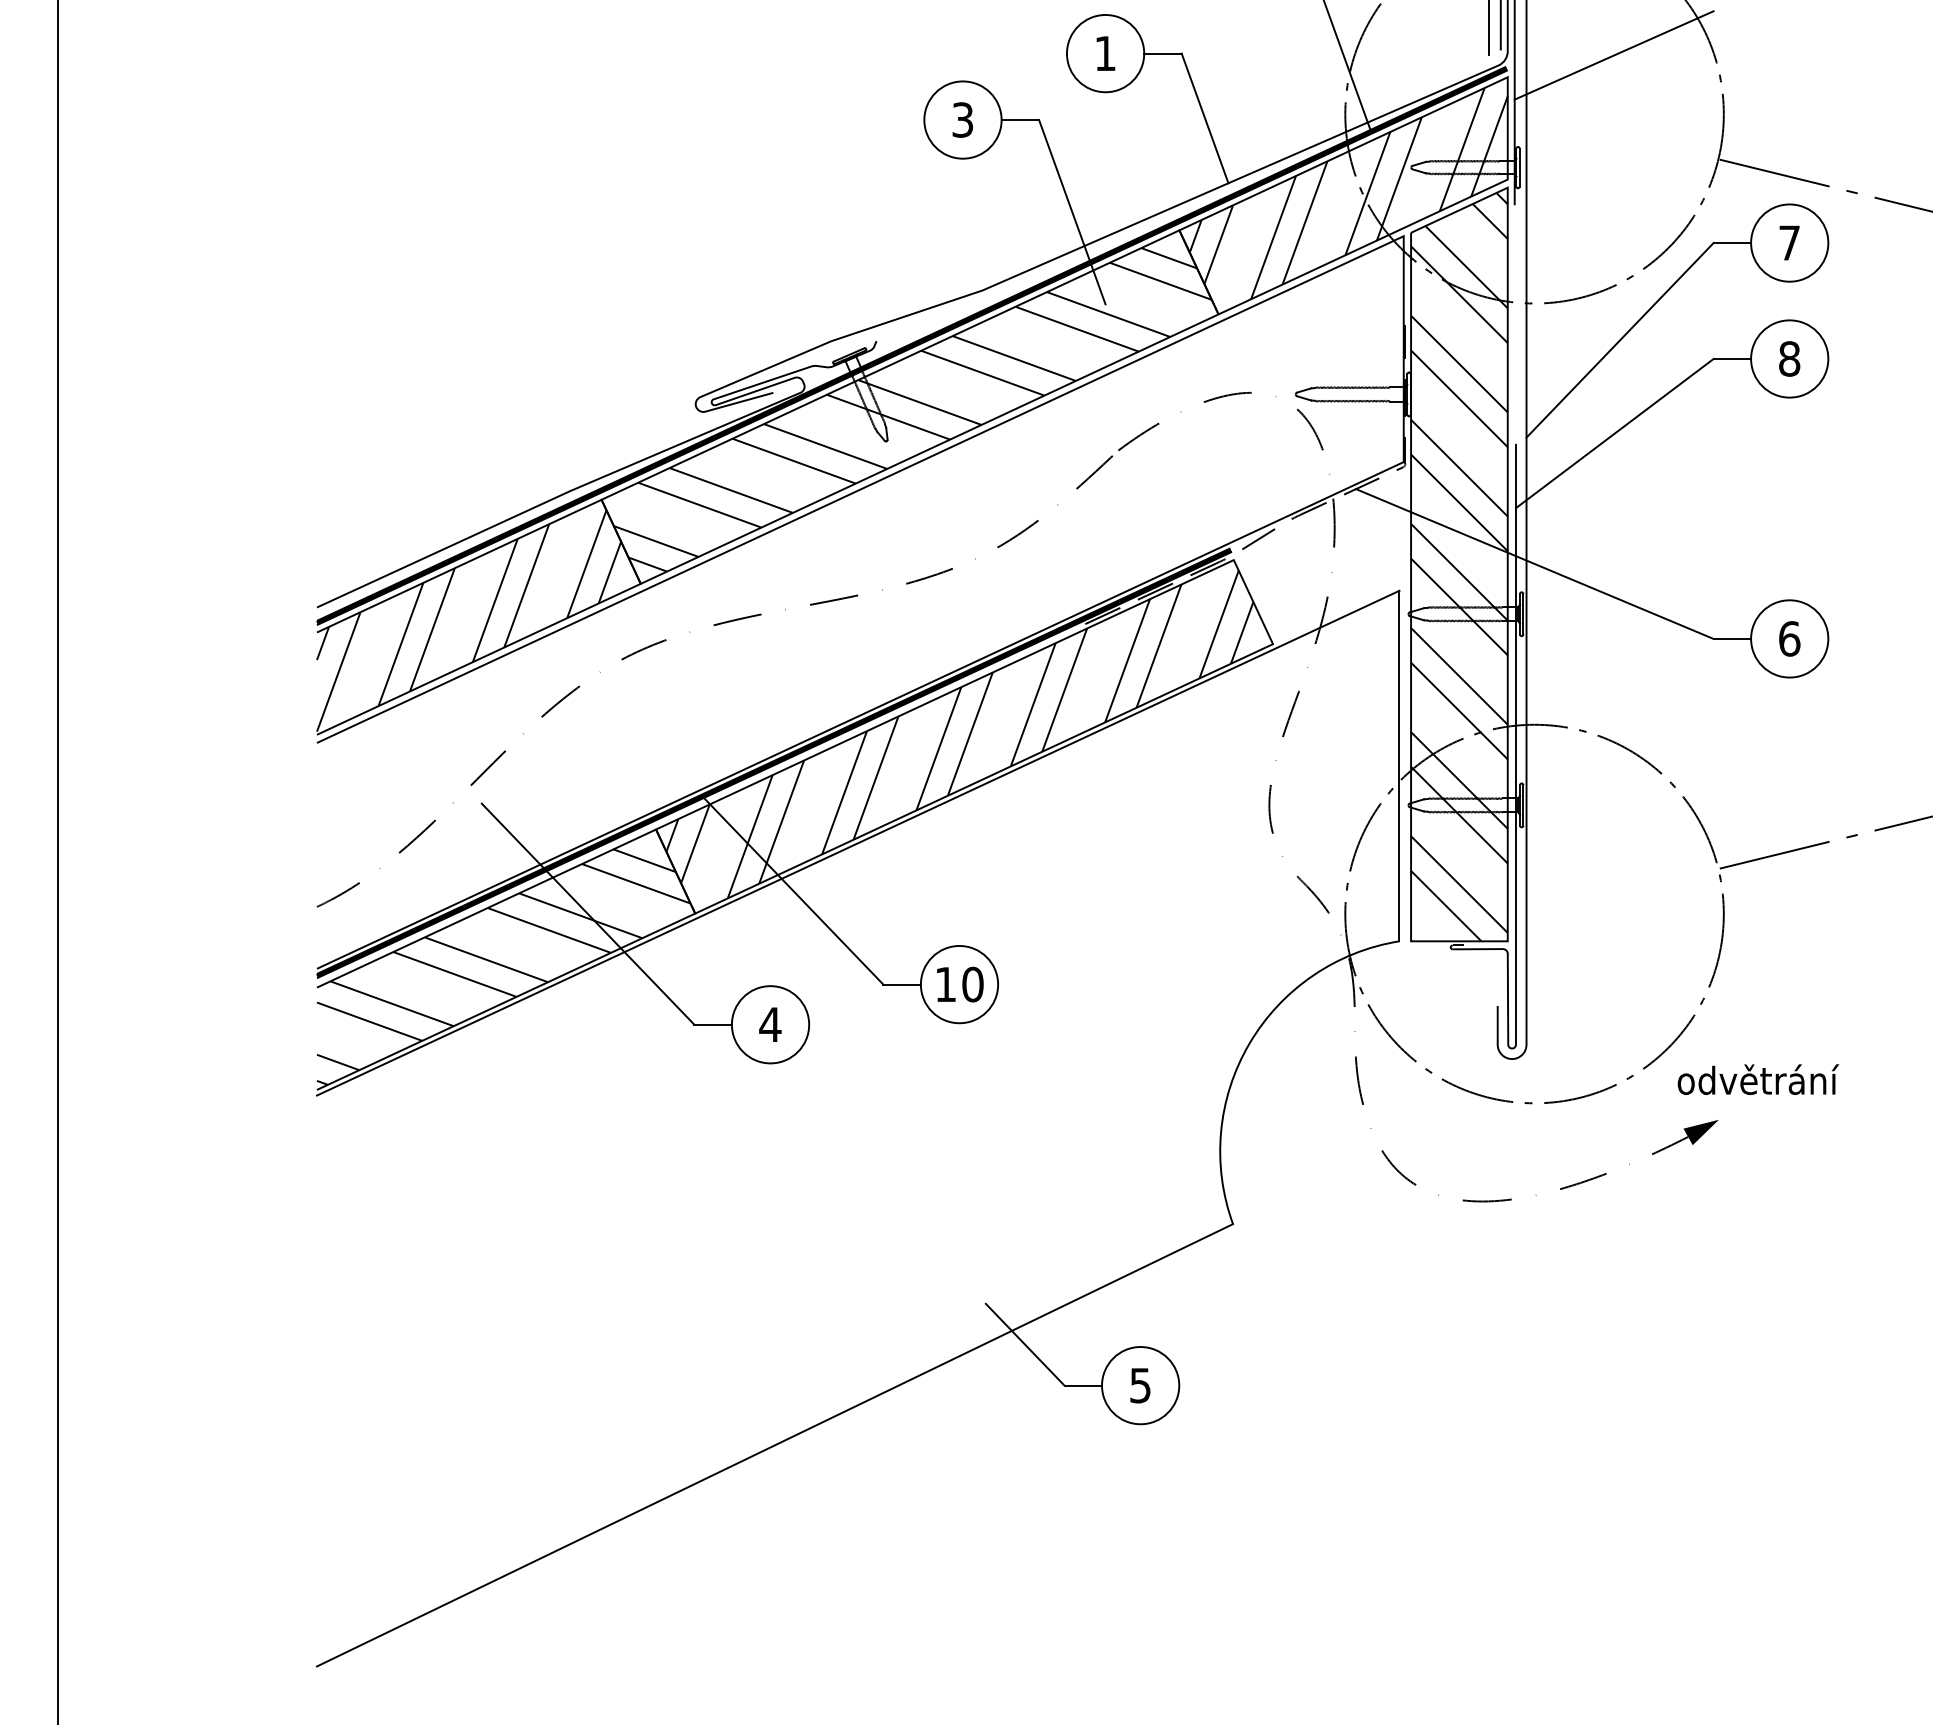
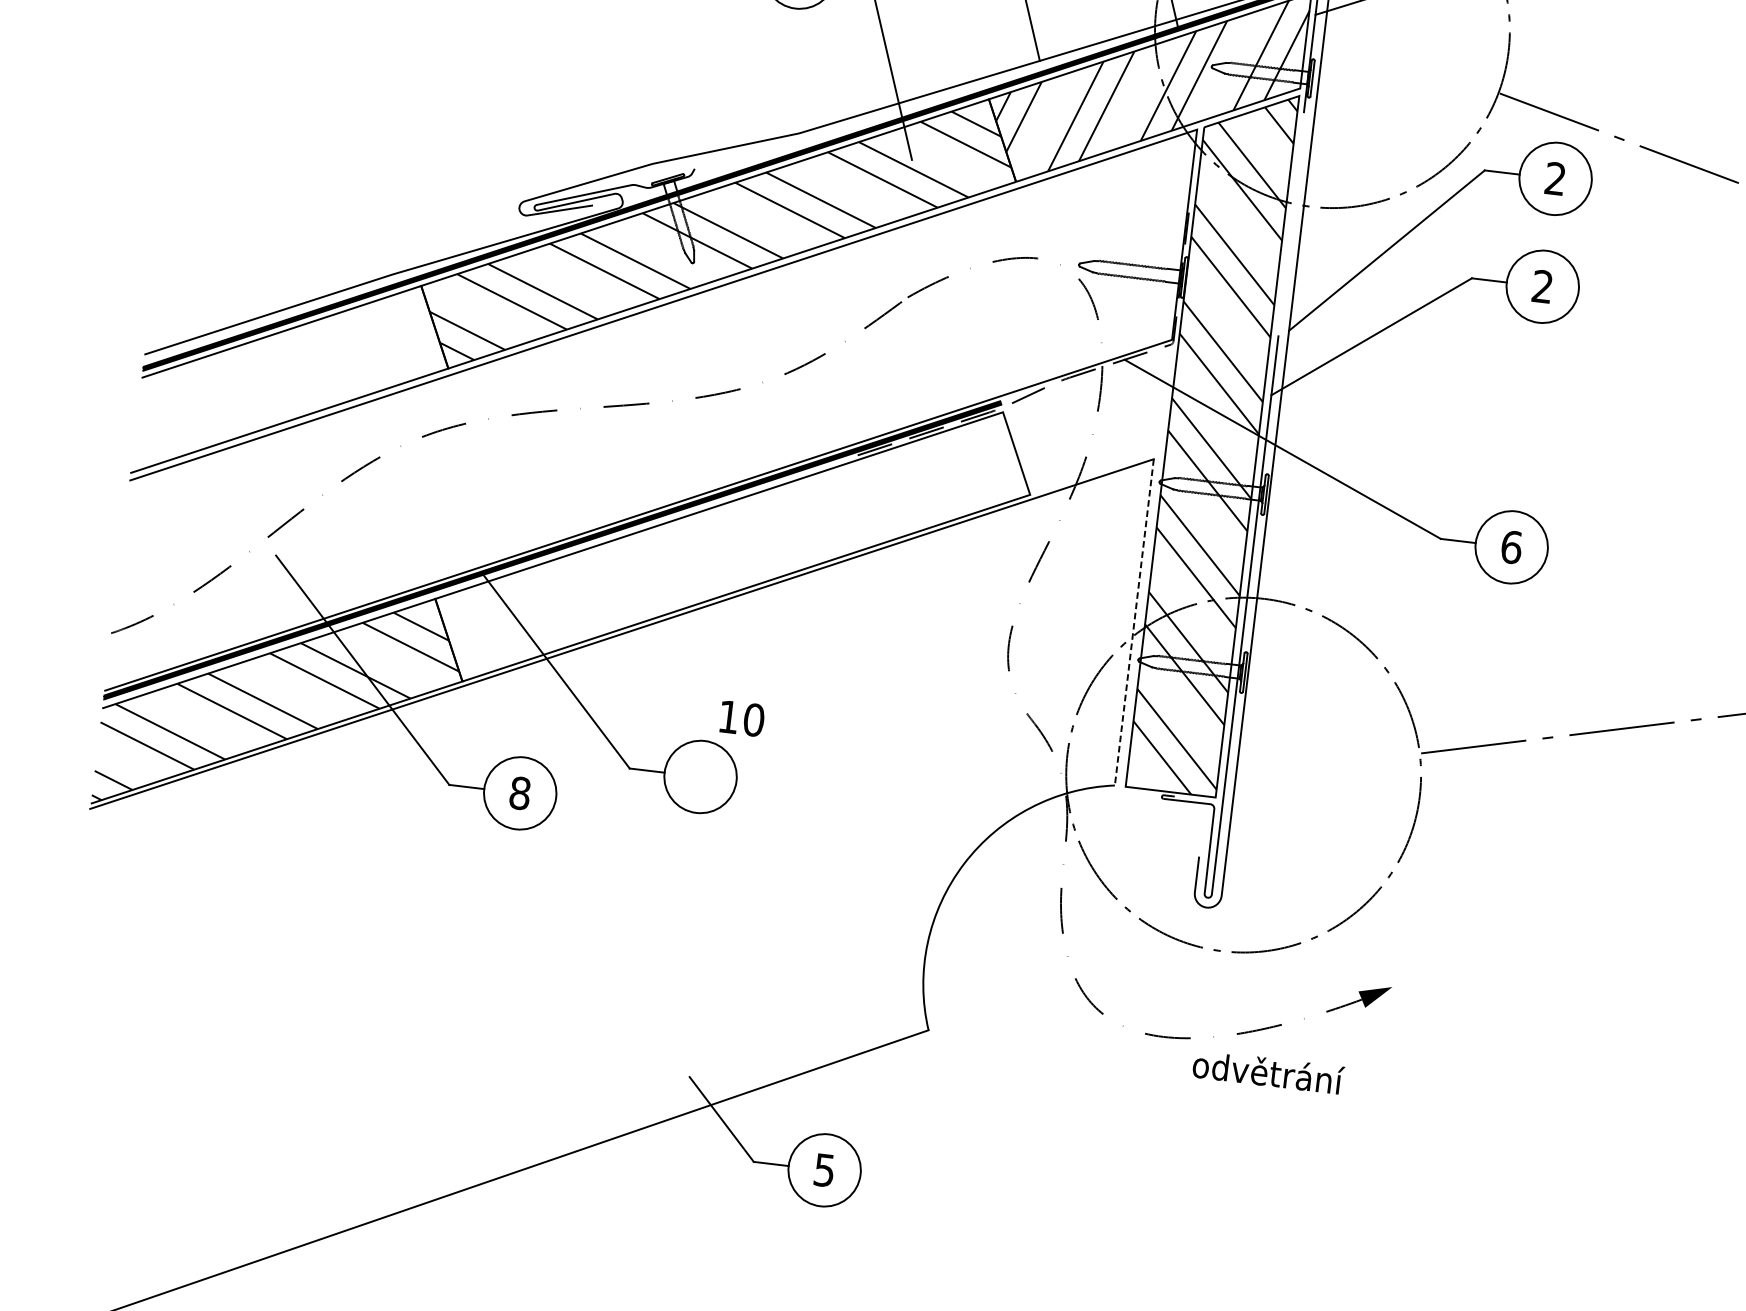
text: (1789, 242) -> (1555, 178), 7 -> 2
text: (1789, 358) -> (1542, 286), 8 -> 2
hatch: (469, 620) -> (284, 383), removed
hatch: (959, 734) -> (728, 544), removed
line: (1399, 766) -> (1134, 622), solid -> dashed
text: (960, 984) -> (742, 718), moved
text: (770, 1024) -> (520, 793), 4 -> 8
text: (1758, 1079) -> (1268, 1072), moved

